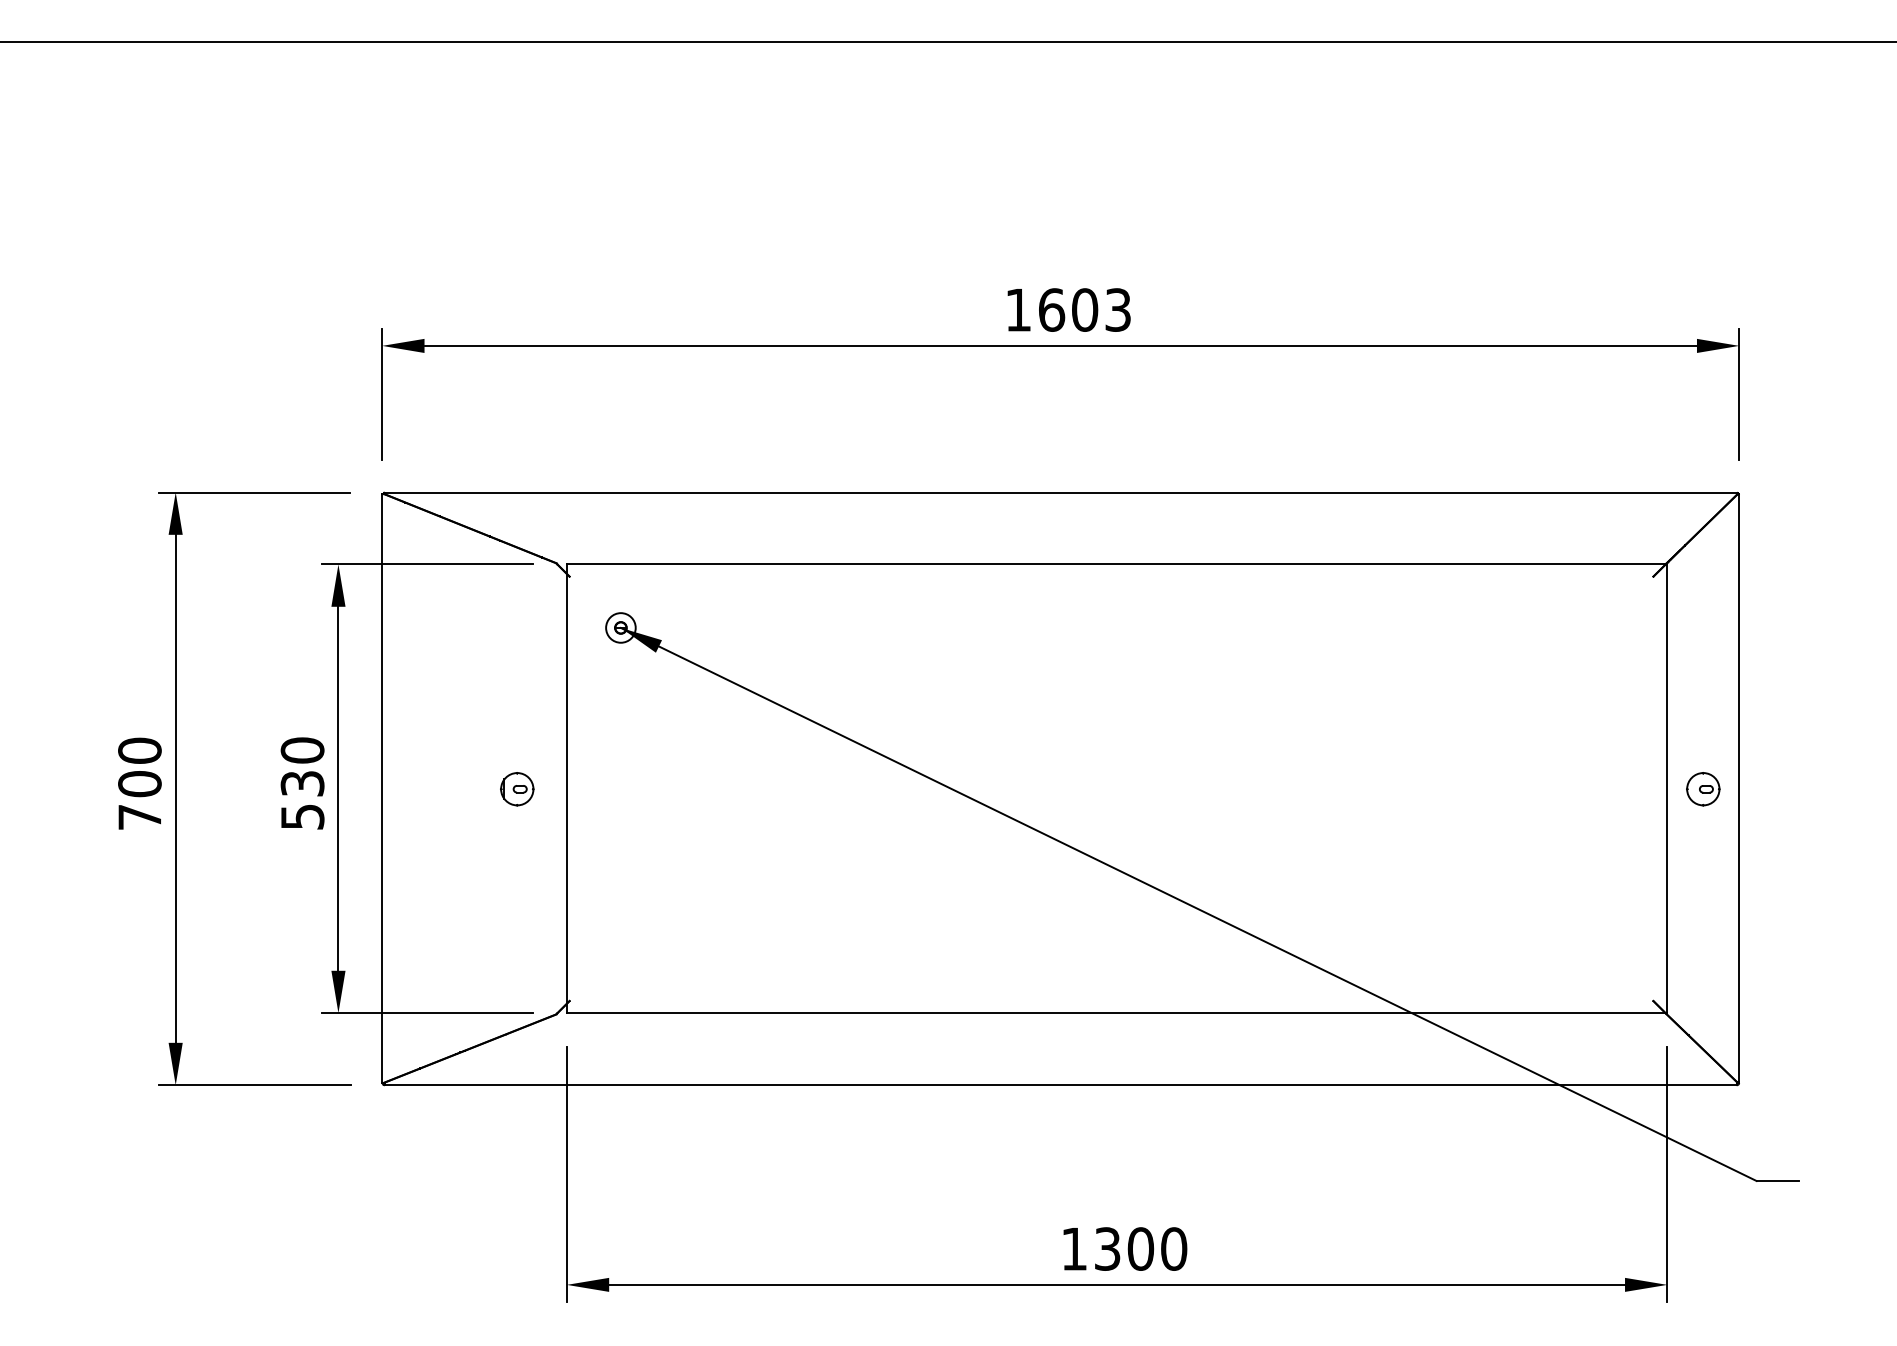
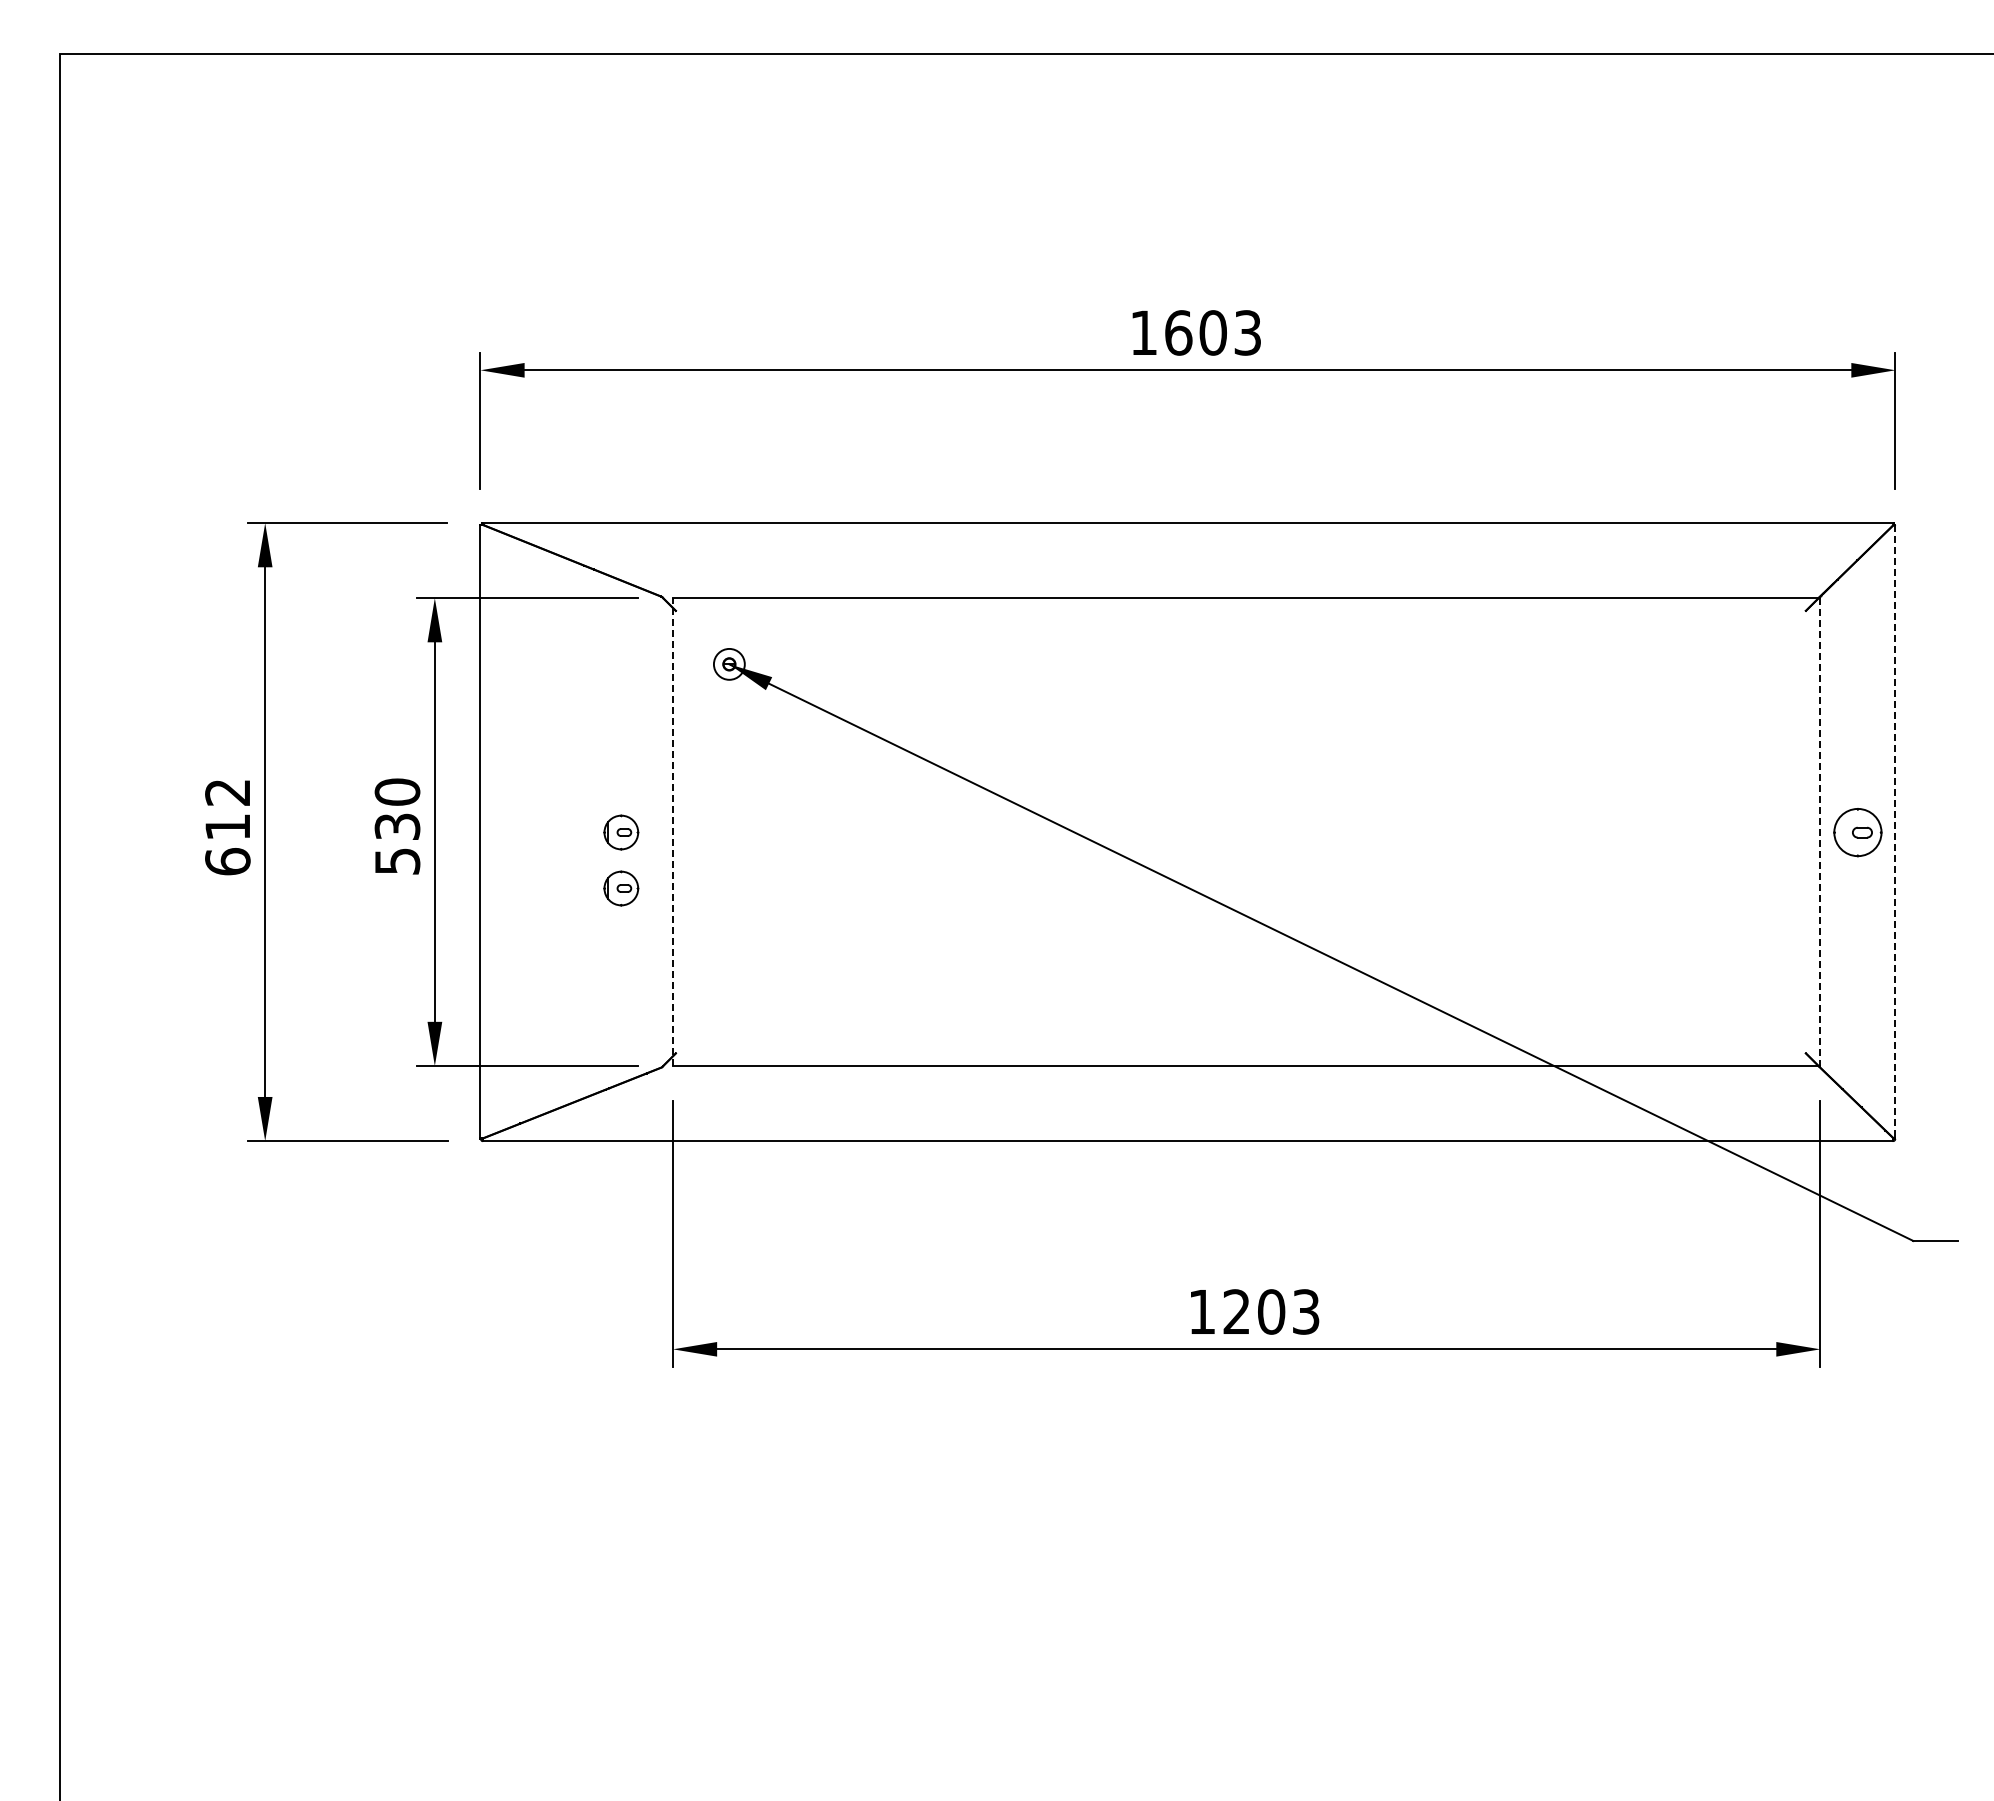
text: (139, 783) -> (227, 826), 700 -> 612
line: (1739, 788) -> (1895, 831), solid -> dashed
line: (566, 789) -> (672, 832), solid -> dashed
line: (1667, 789) -> (1820, 832), solid -> dashed
part: (1702, 789) -> (1857, 832), size x1.4
part: (517, 842) -> (621, 888), added
text: (1140, 1248) -> (1271, 1311), 1300 -> 1203

